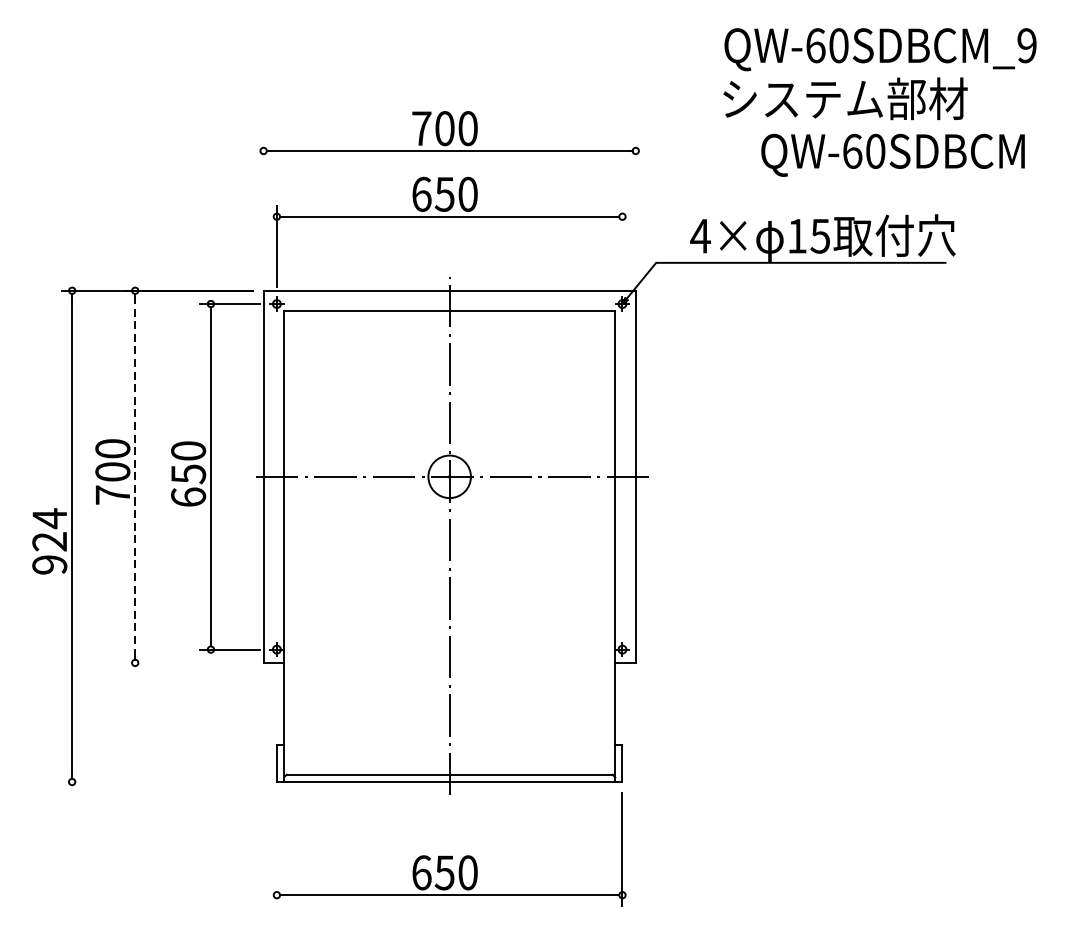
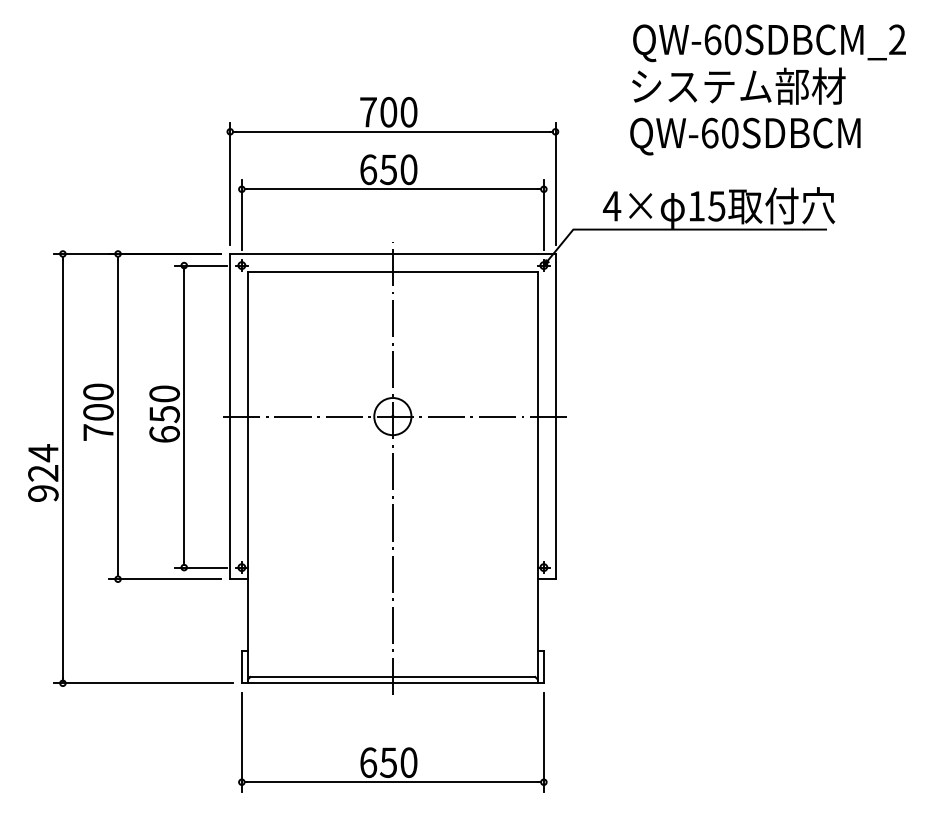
text: (1027, 46) -> (897, 40), QW-60SDBCM_9 -> QW-60SDBCM_2
text: (893, 155) -> (745, 136), moved
line: (263, 210) -> (230, 183), added
line: (635, 210) -> (555, 183), added
line: (622, 246) -> (543, 215), added
line: (135, 476) -> (118, 416), dashed -> solid
line: (188, 663) -> (164, 579), added
line: (163, 782) -> (142, 683), added
line: (276, 848) -> (241, 741), added

